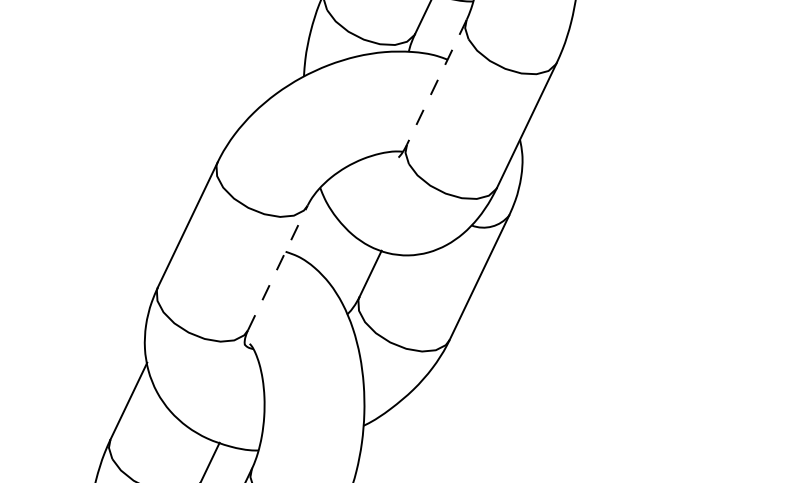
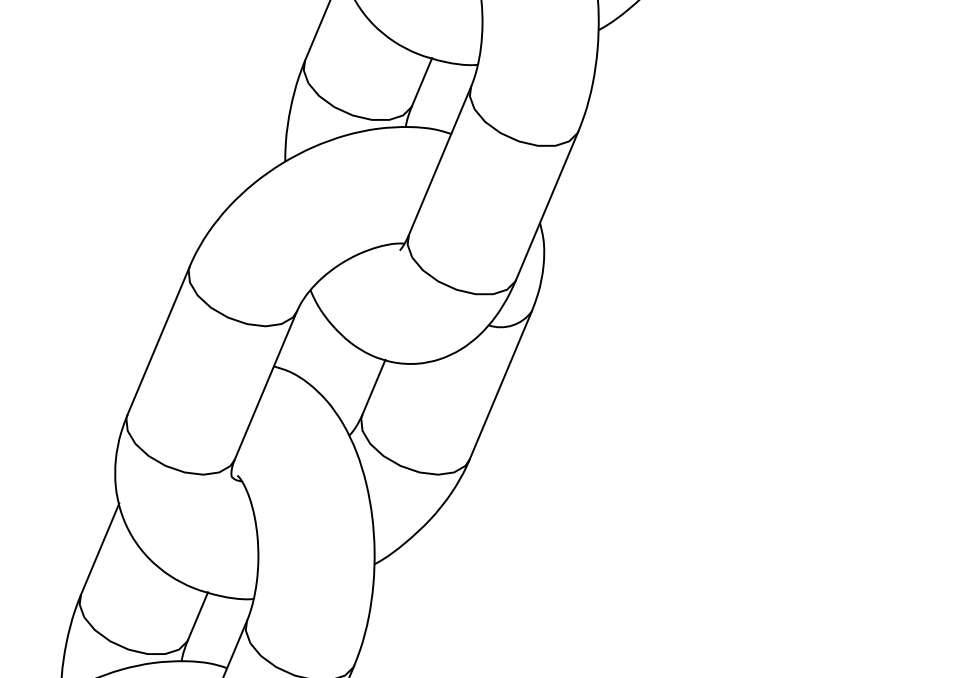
line: (436, 82) -> (439, 161), dashed -> solid
line: (278, 267) -> (266, 385), dashed -> solid

